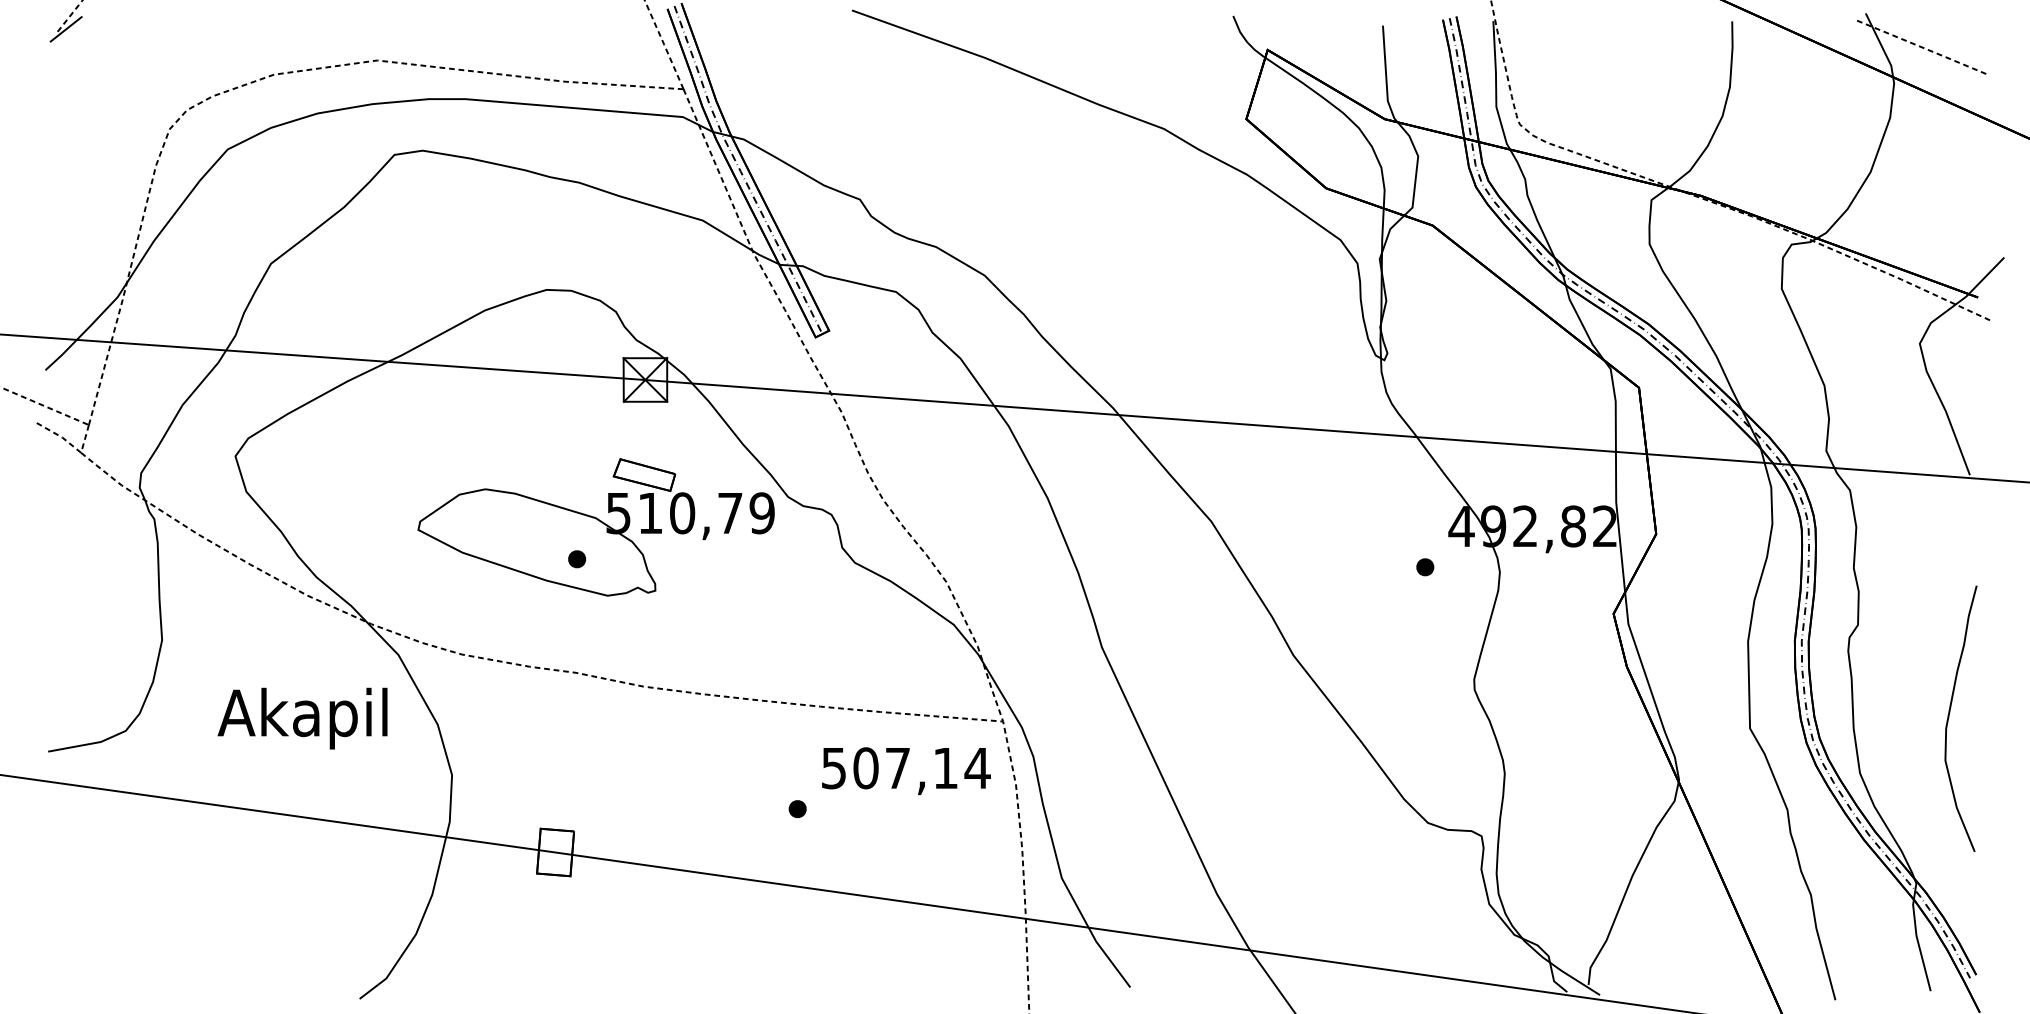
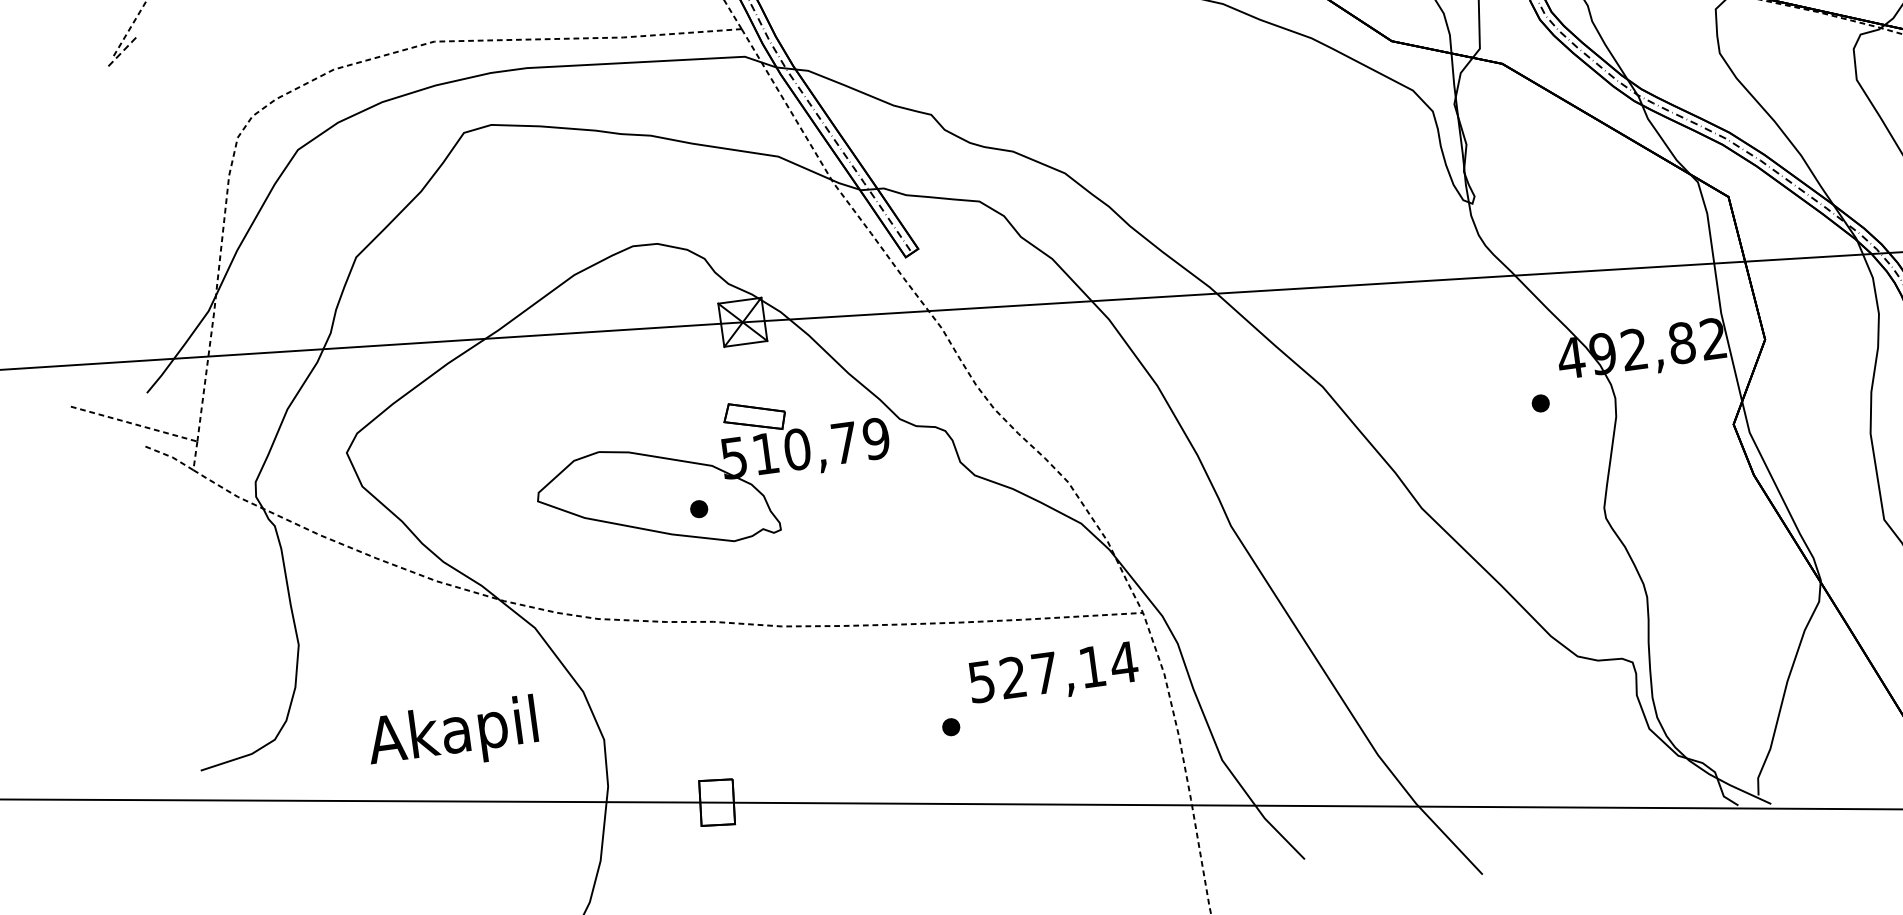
line: (66, 29) -> (122, 52), solid -> dashed
text: (302, 718) -> (452, 735), moved
text: (865, 768) -> (1012, 677), 507,14 -> 527,14

